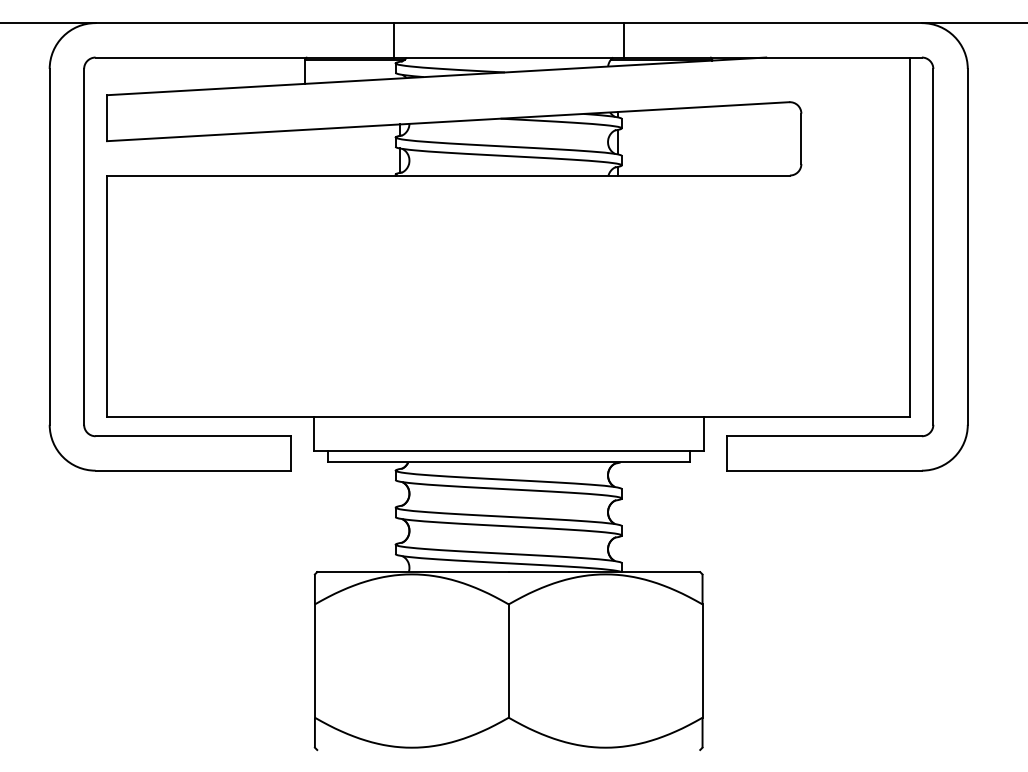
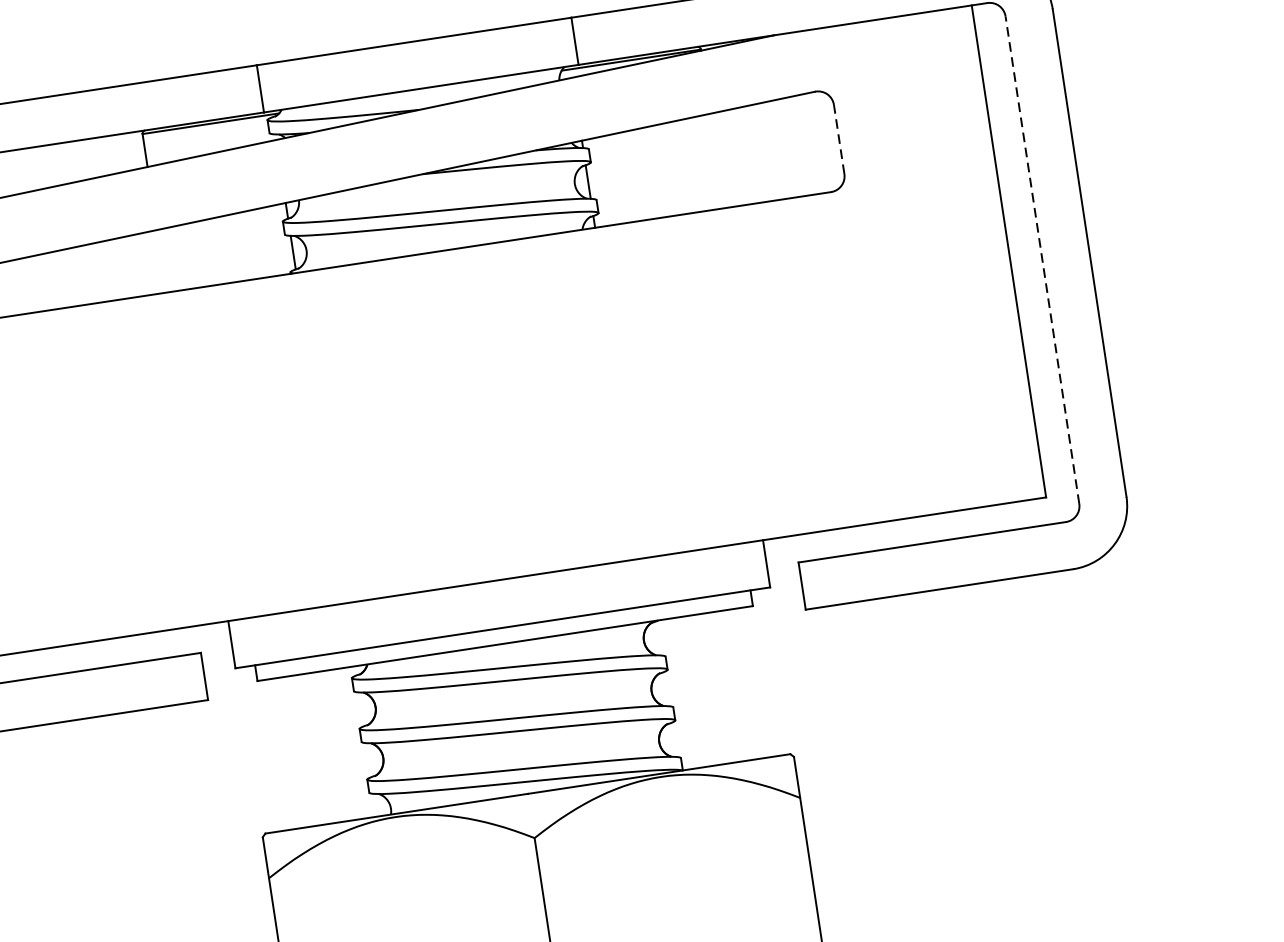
line: (801, 138) -> (839, 138), solid -> dashed
line: (933, 246) -> (1042, 259), solid -> dashed

